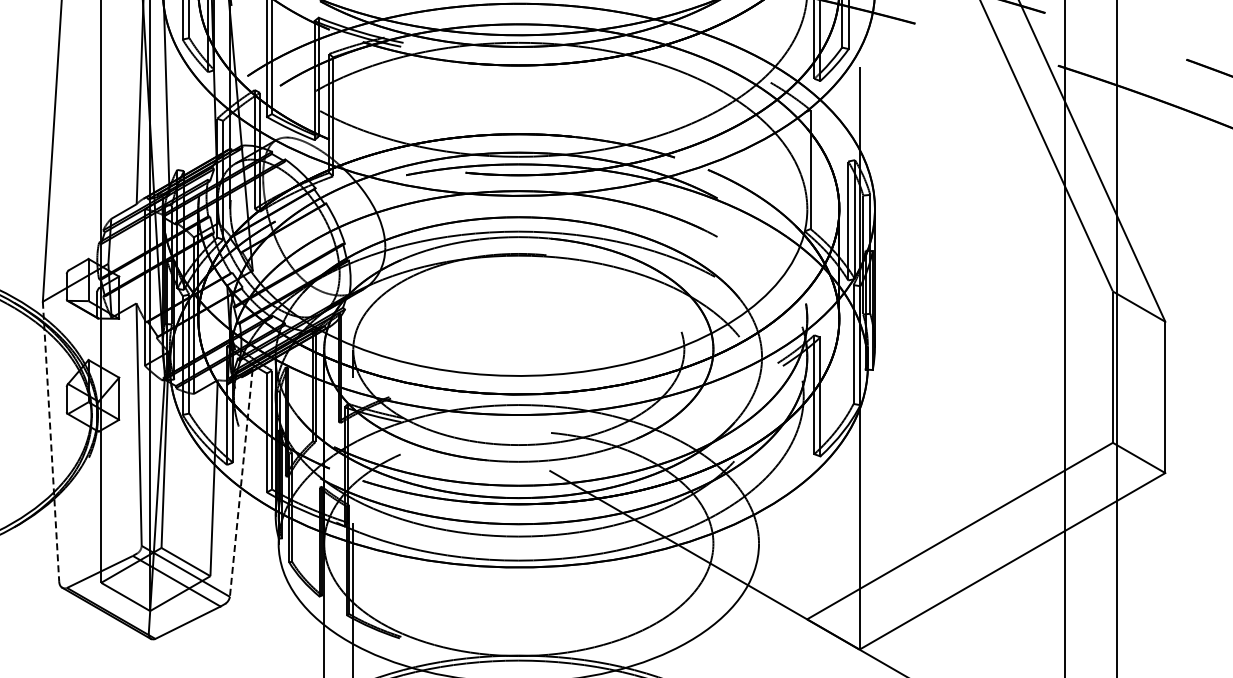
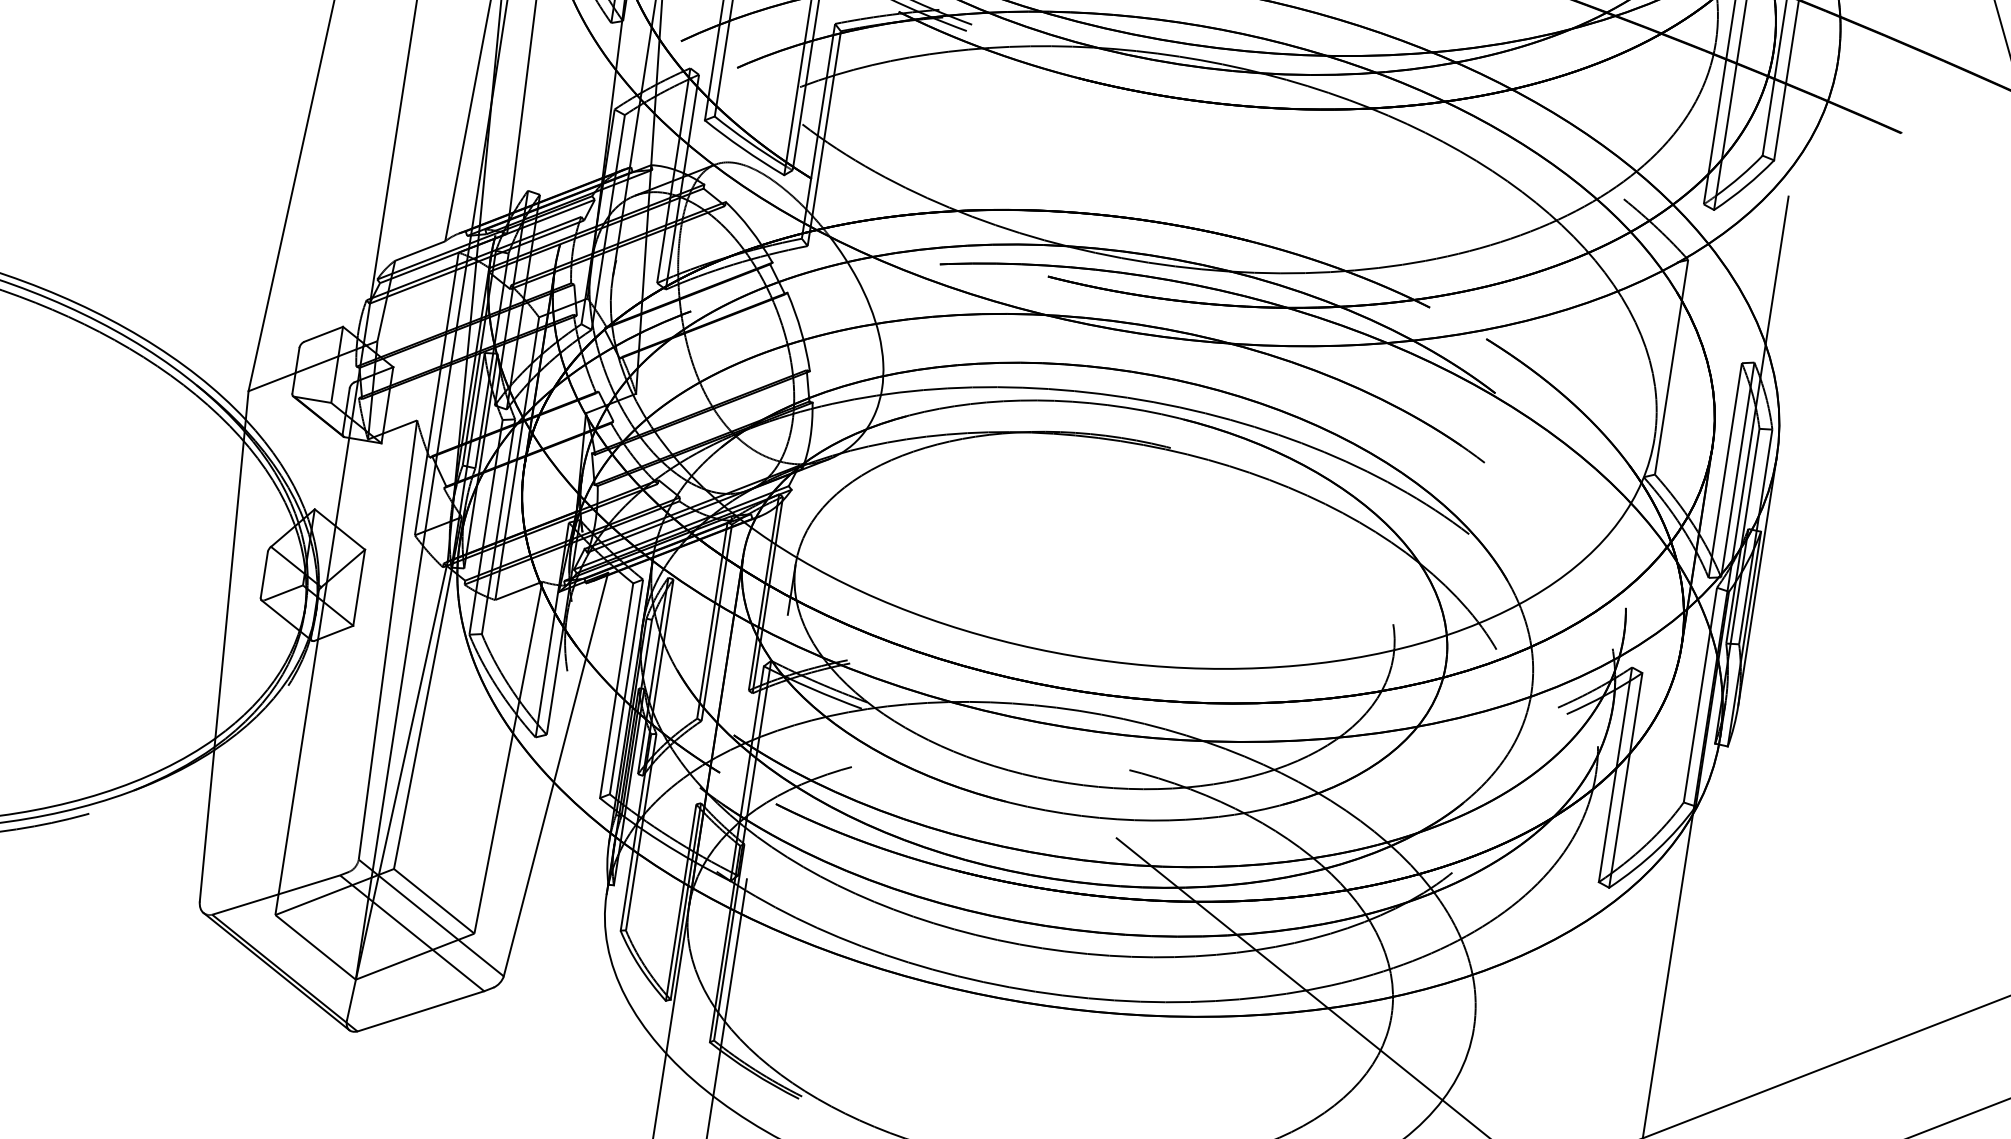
line: (51, 442) -> (224, 647), dashed -> solid
line: (241, 483) -> (556, 774), dashed -> solid

